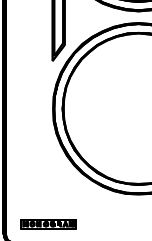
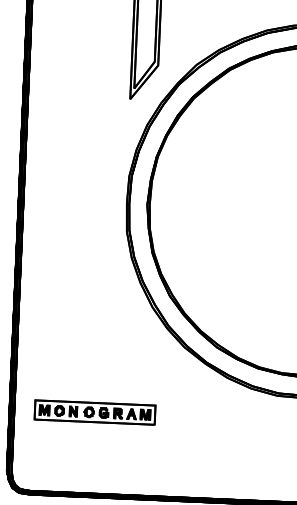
part: (48, 224) -> (94, 413), moved

